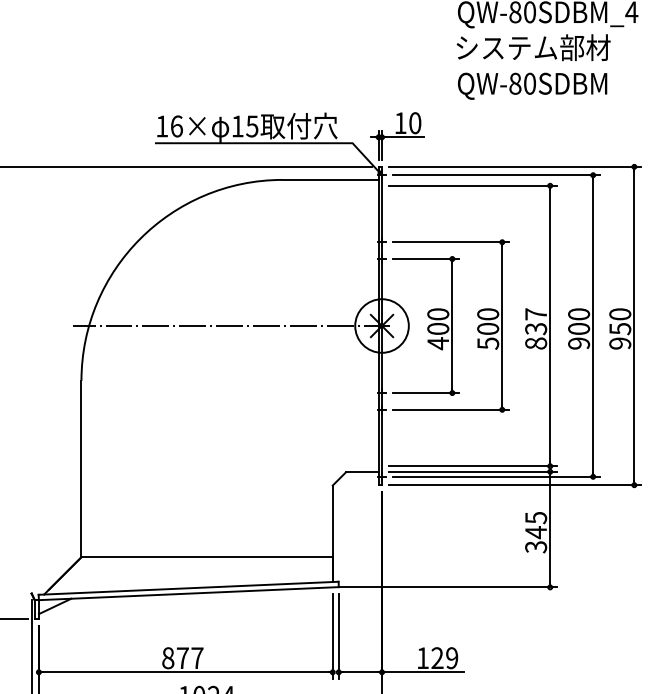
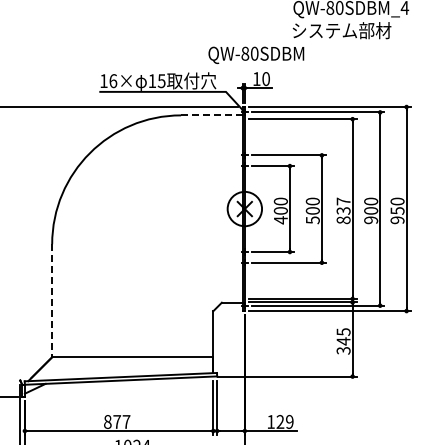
text: (532, 84) -> (256, 54), moved
line: (330, 180) -> (211, 115), solid -> dashed
line: (231, 326) -> (148, 209), removed
line: (81, 470) -> (52, 301), solid -> dashed

